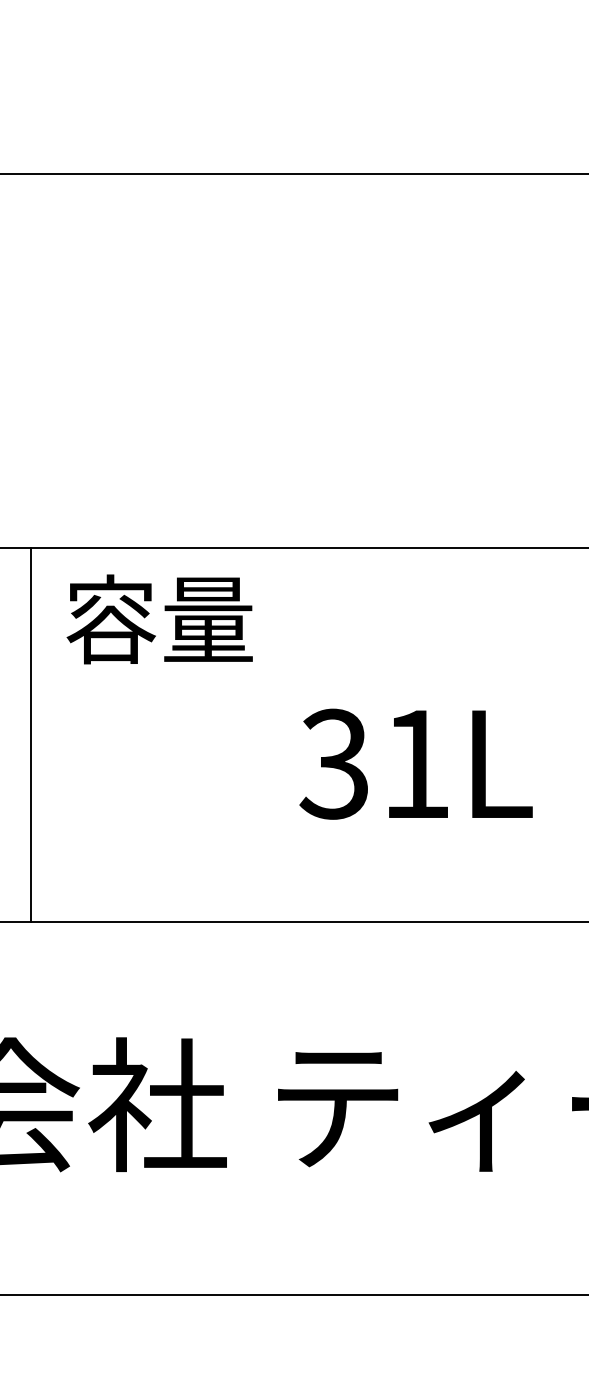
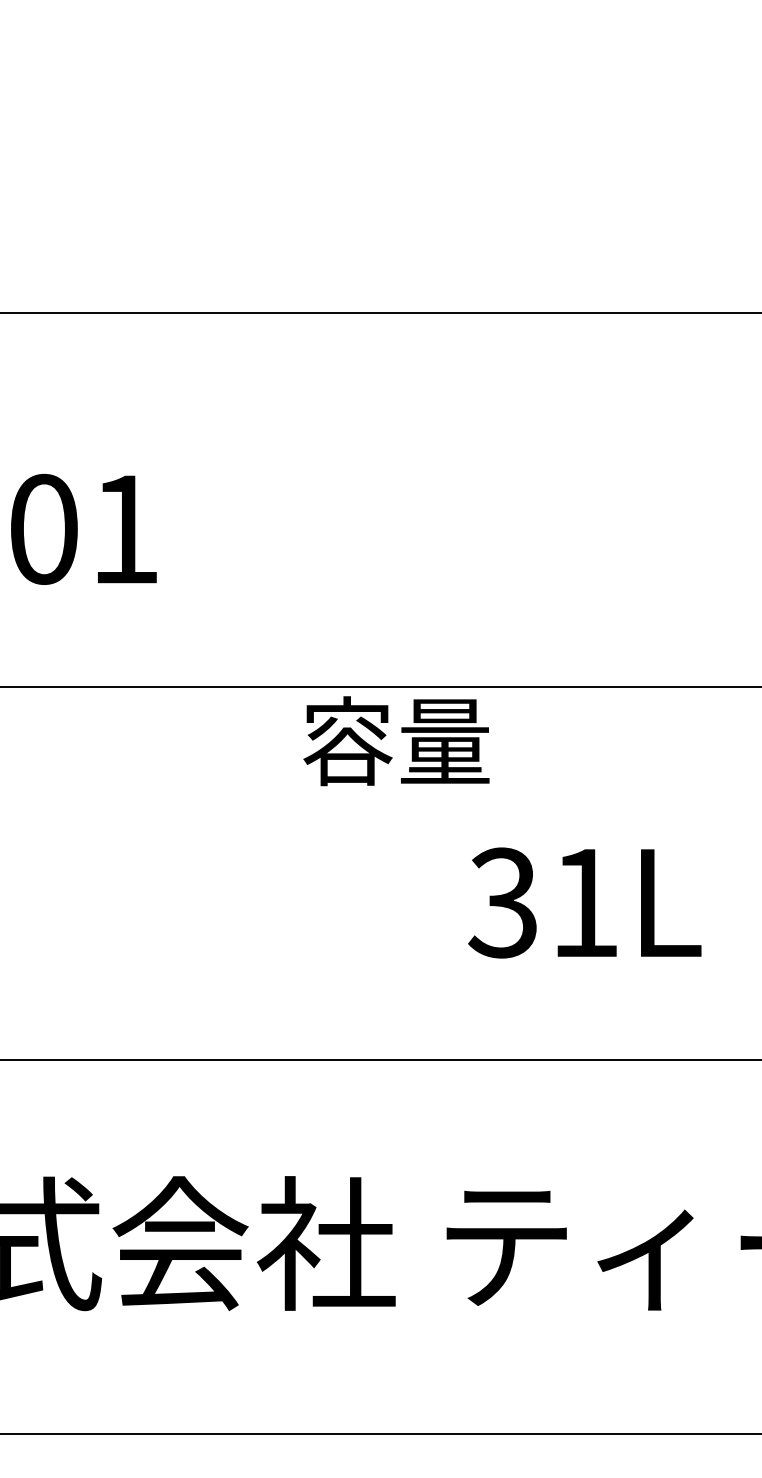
text: (159, 619) -> (396, 741), moved
line: (30, 734) -> (199, 873), removed

